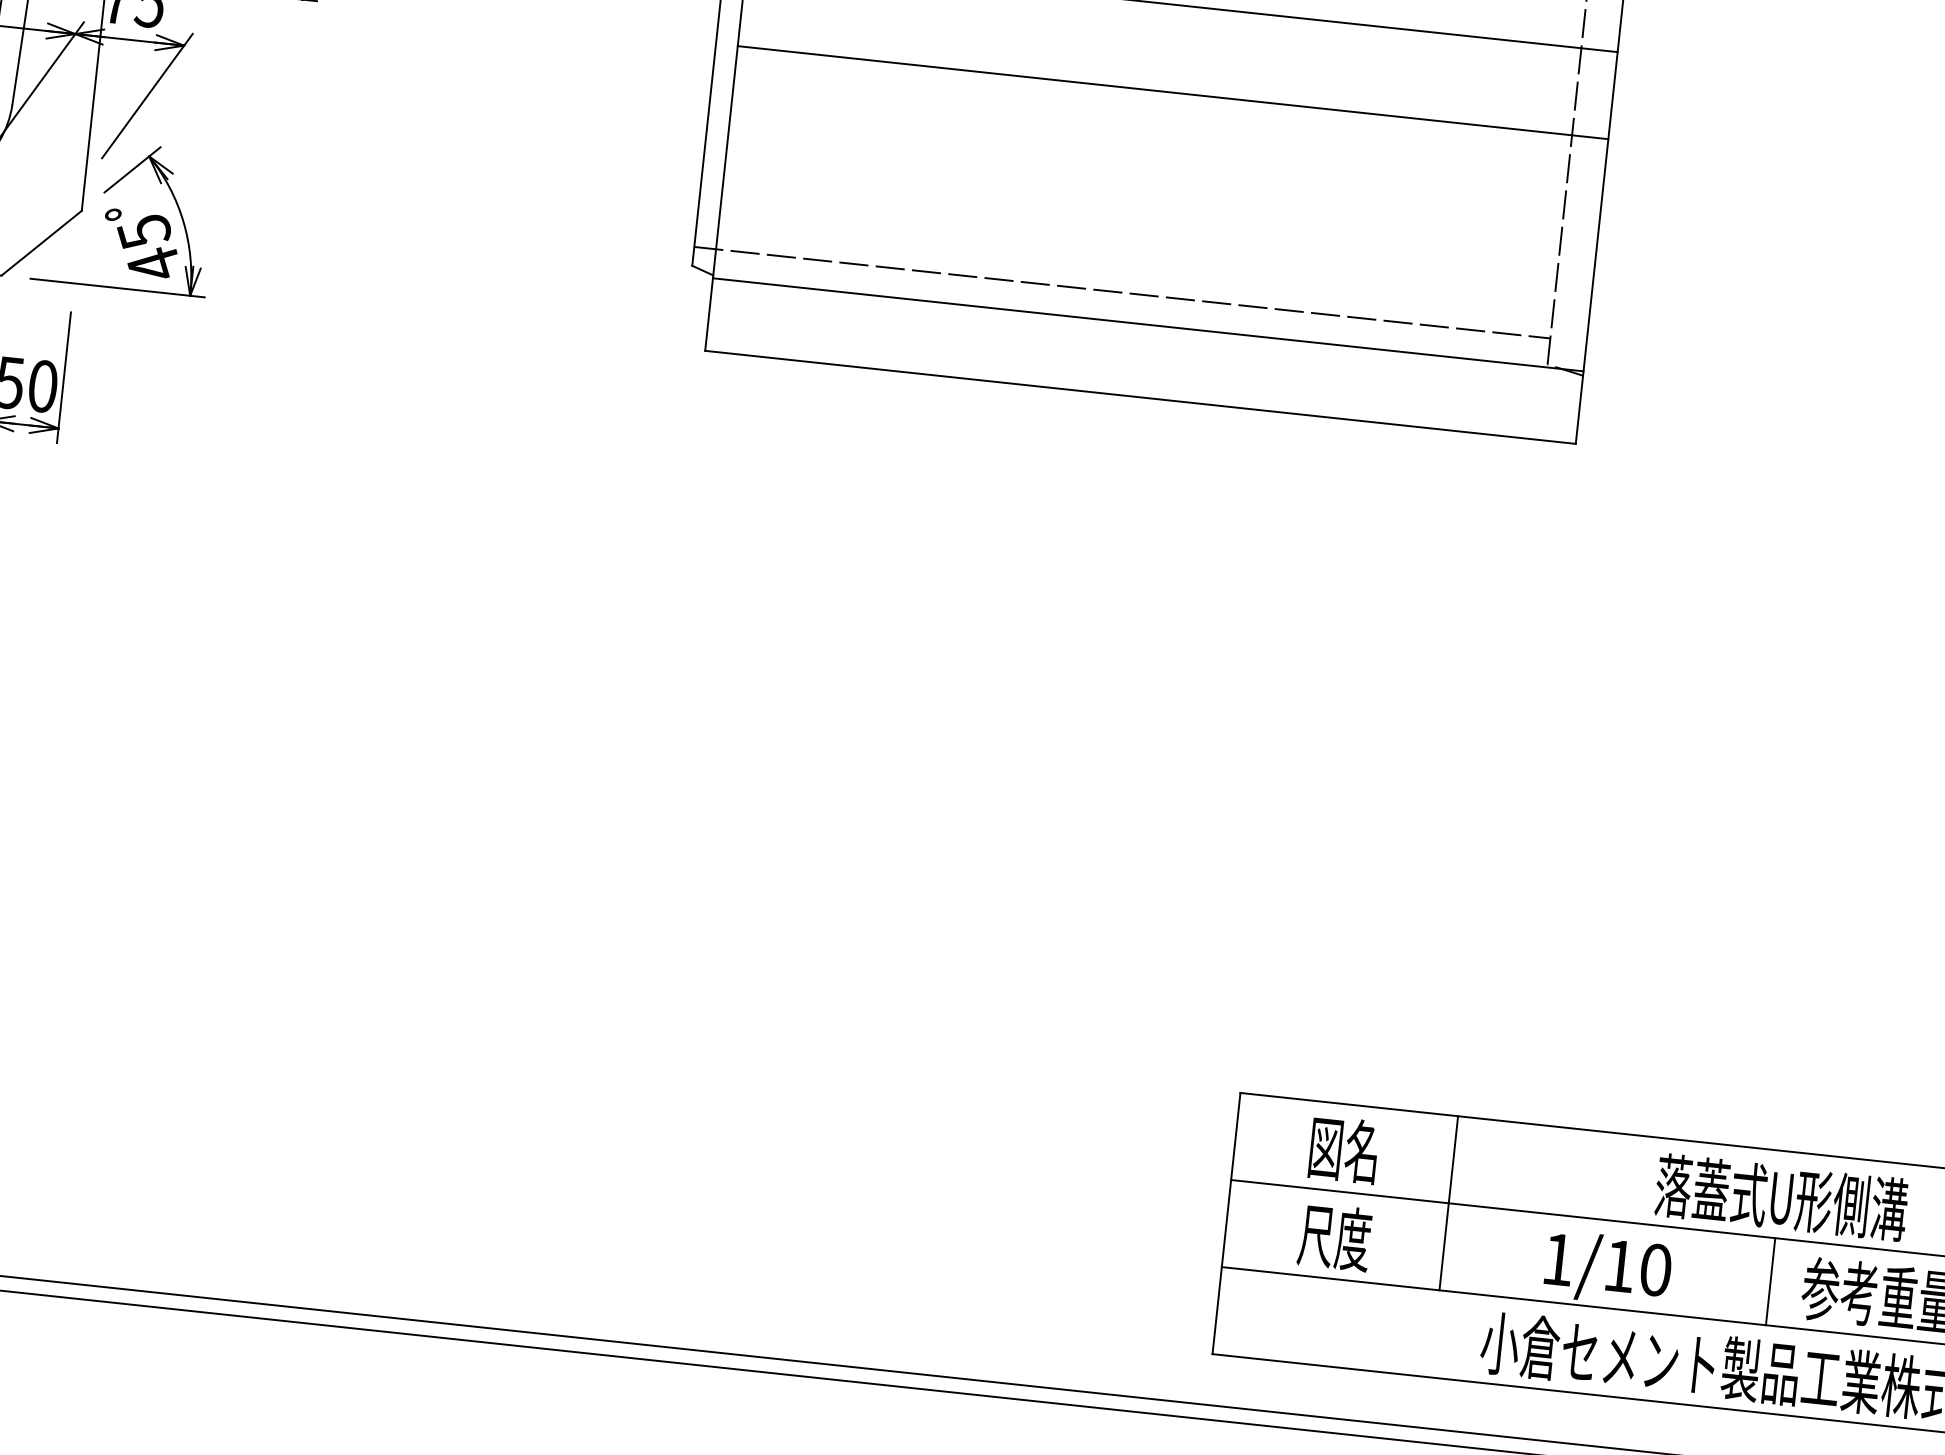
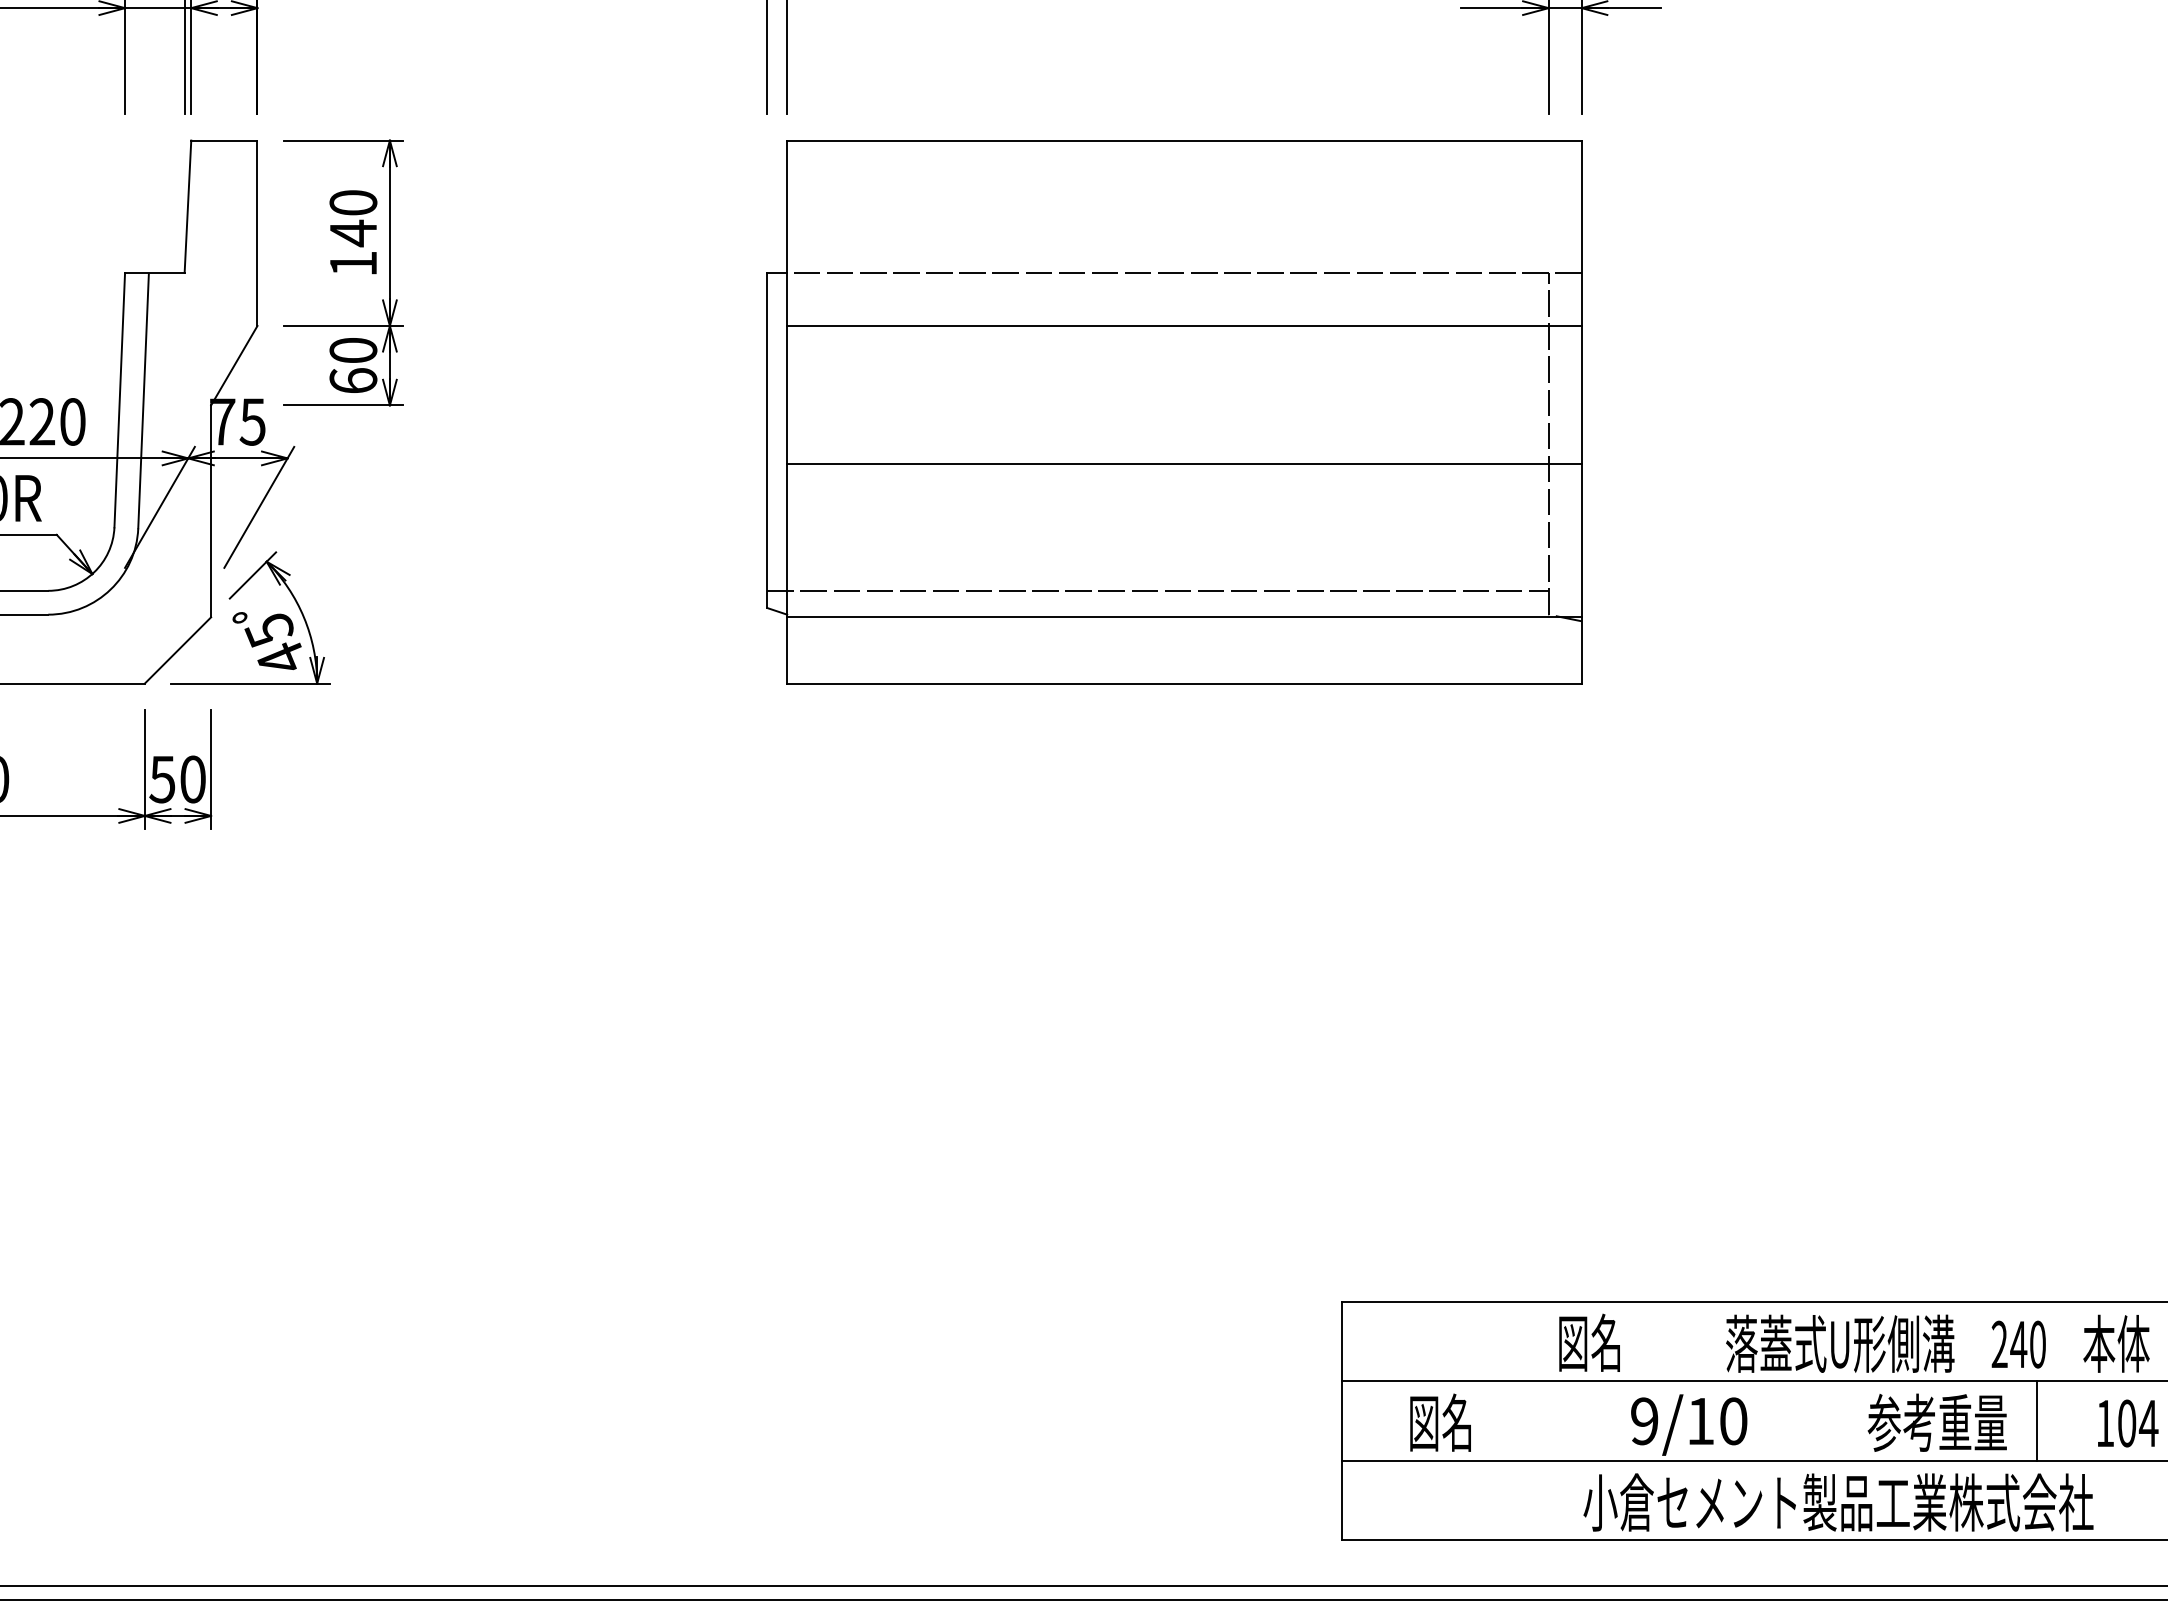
line: (1173, 92) -> (1184, 464), moved
text: (1343, 1149) -> (1589, 1342), moved
line: (1448, 1202) -> (1540, 1380), removed
text: (1334, 1237) -> (1440, 1422), 尺度 -> 図名
text: (1558, 1259) -> (1644, 1421), 1/10 -> 9/10
line: (1770, 1281) -> (1838, 1420), removed

